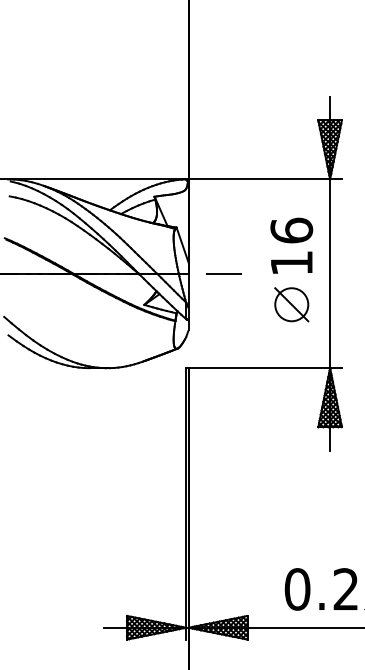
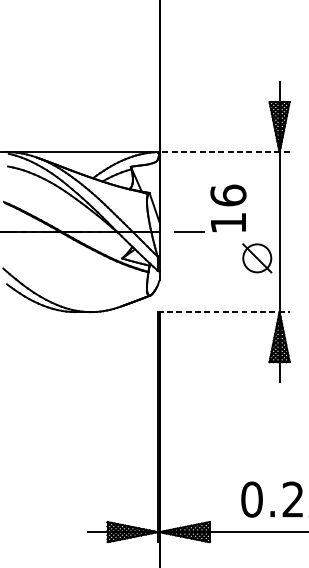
line: (264, 179) -> (223, 152), solid -> dashed
text: (291, 245) -> (228, 208), moved
part: (291, 304) -> (257, 258), moved
line: (264, 368) -> (223, 312), solid -> dashed

